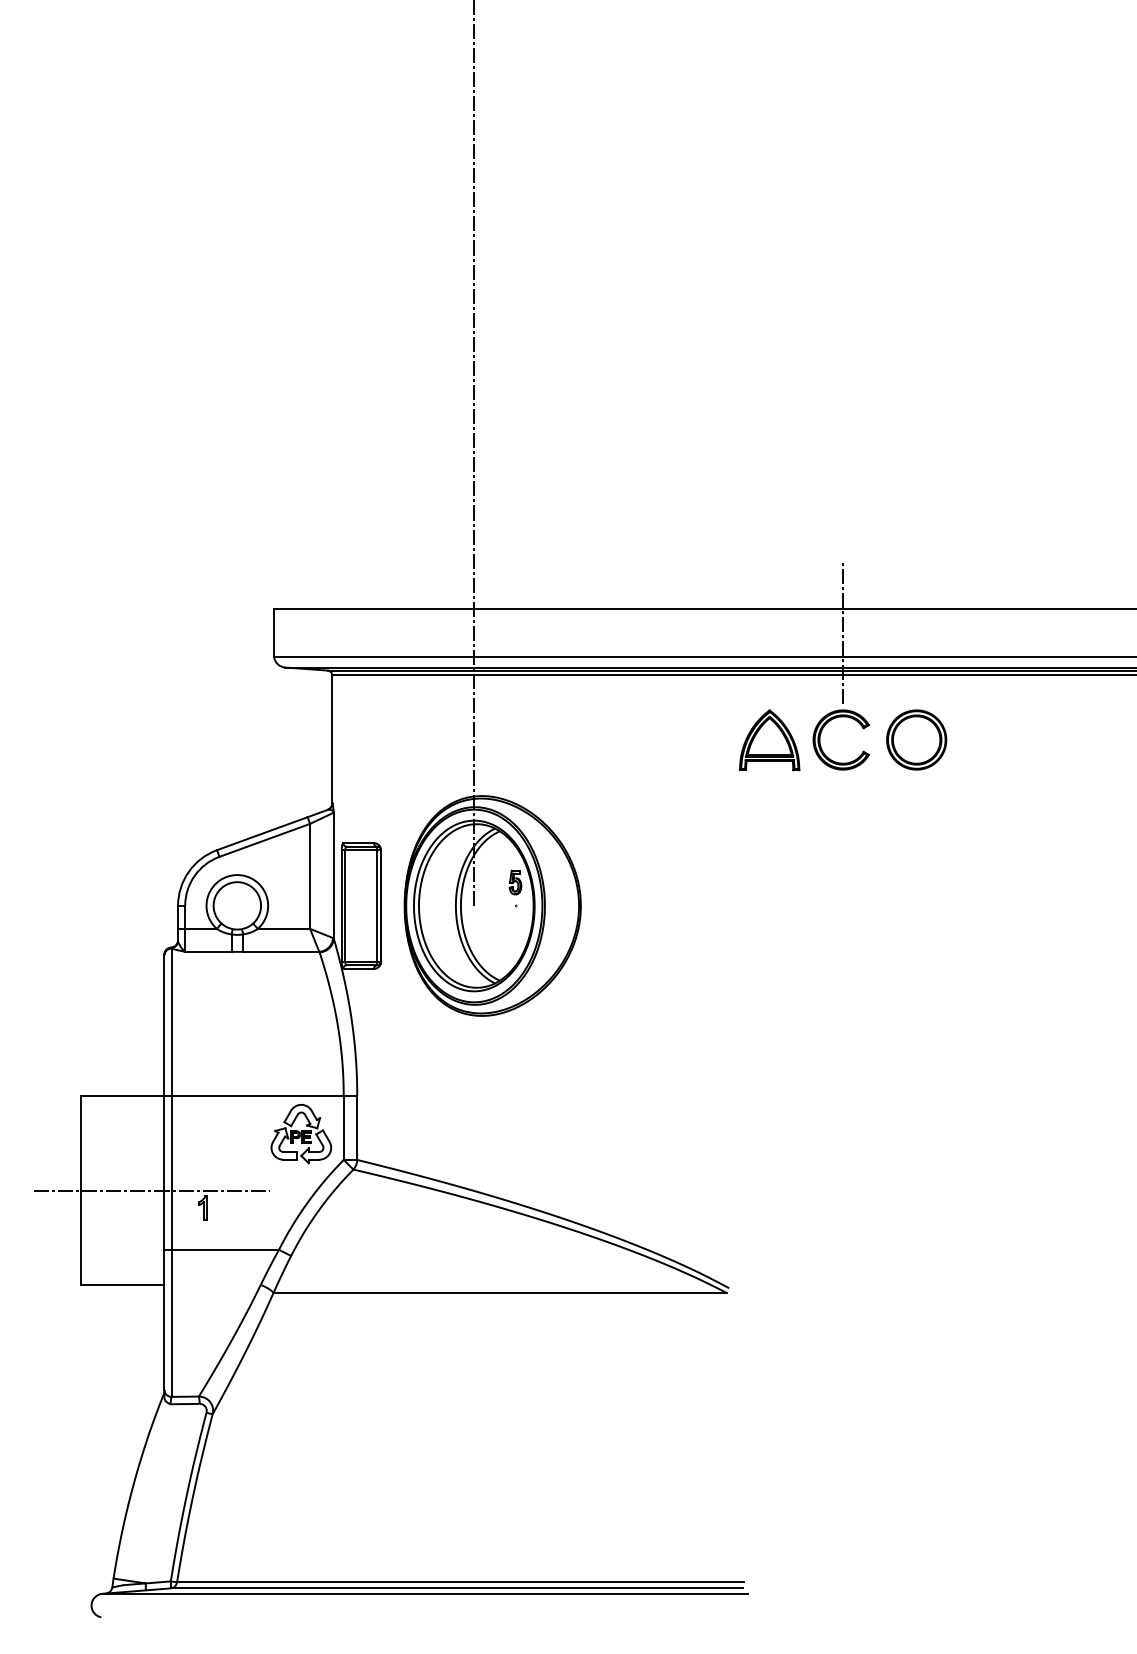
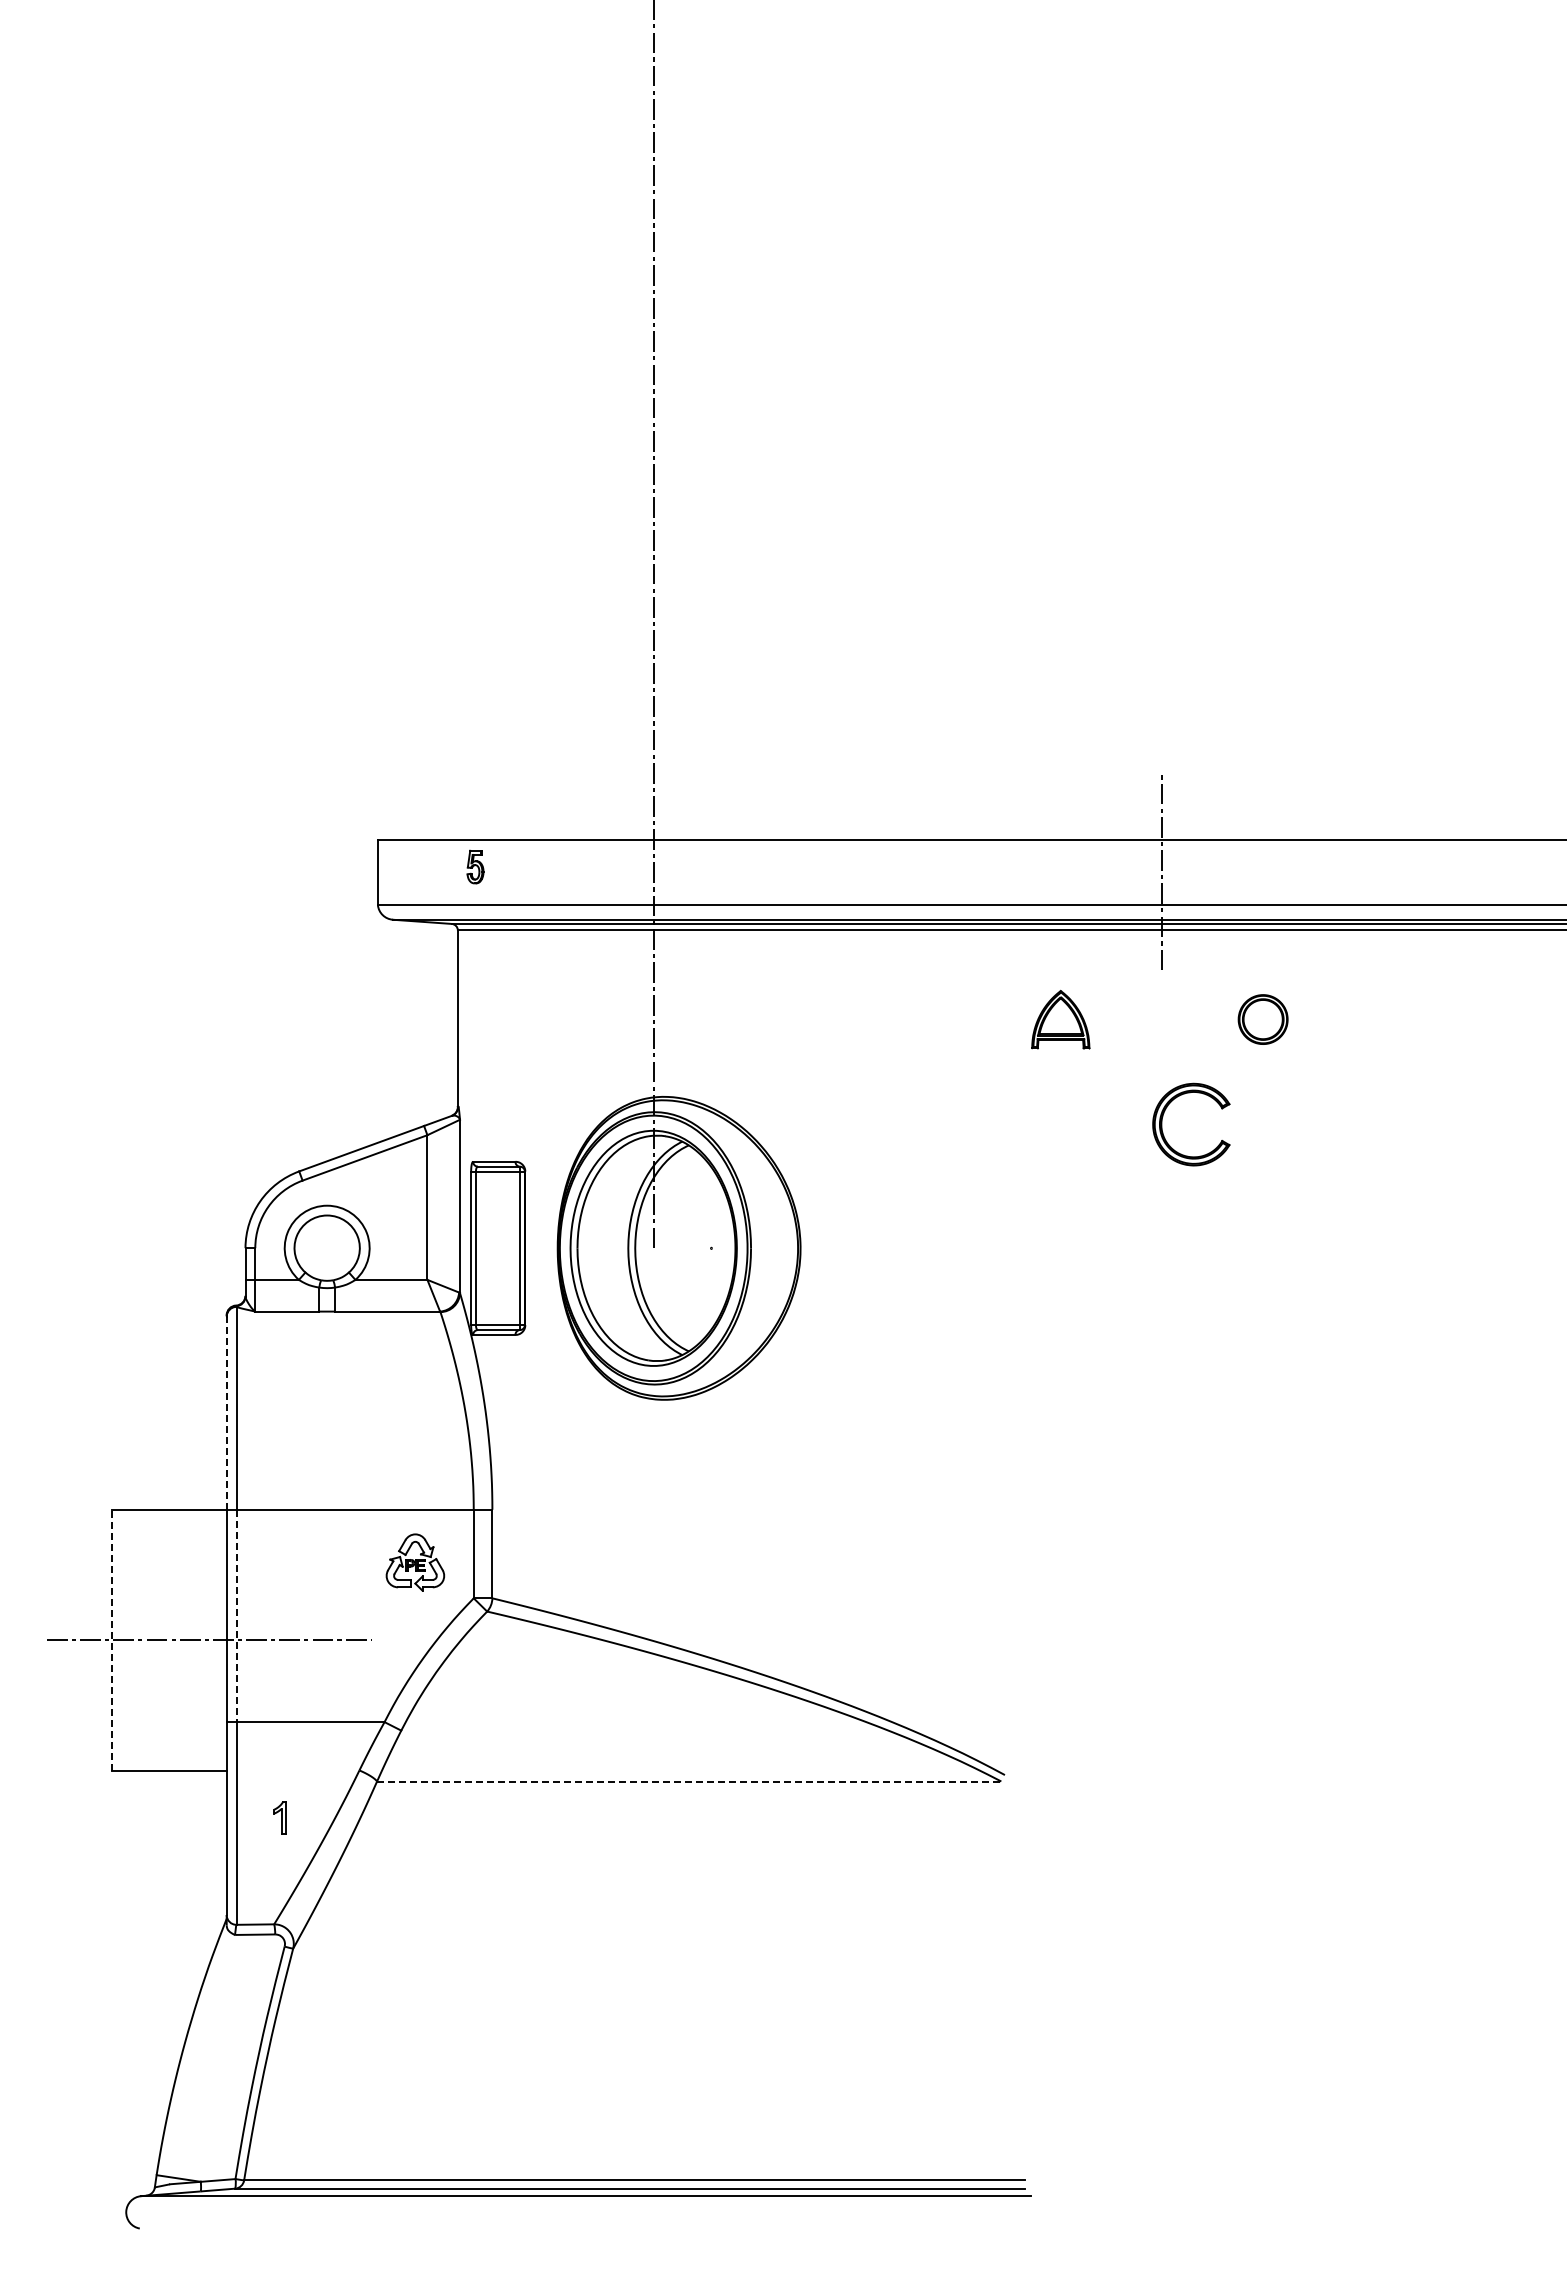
part: (769, 739) -> (1060, 1019), size x0.7
part: (820, 739) -> (1162, 1124), moved
part: (916, 739) -> (1262, 1019), size x0.6
part: (515, 882) -> (475, 866), moved
line: (164, 1025) -> (226, 1413), solid -> dashed
part: (301, 1133) -> (415, 1562), size x0.7
line: (171, 1173) -> (236, 1616), solid -> dashed
line: (81, 1190) -> (112, 1640), solid -> dashed
part: (202, 1207) -> (279, 1817), moved
line: (500, 1292) -> (689, 1781), solid -> dashed

